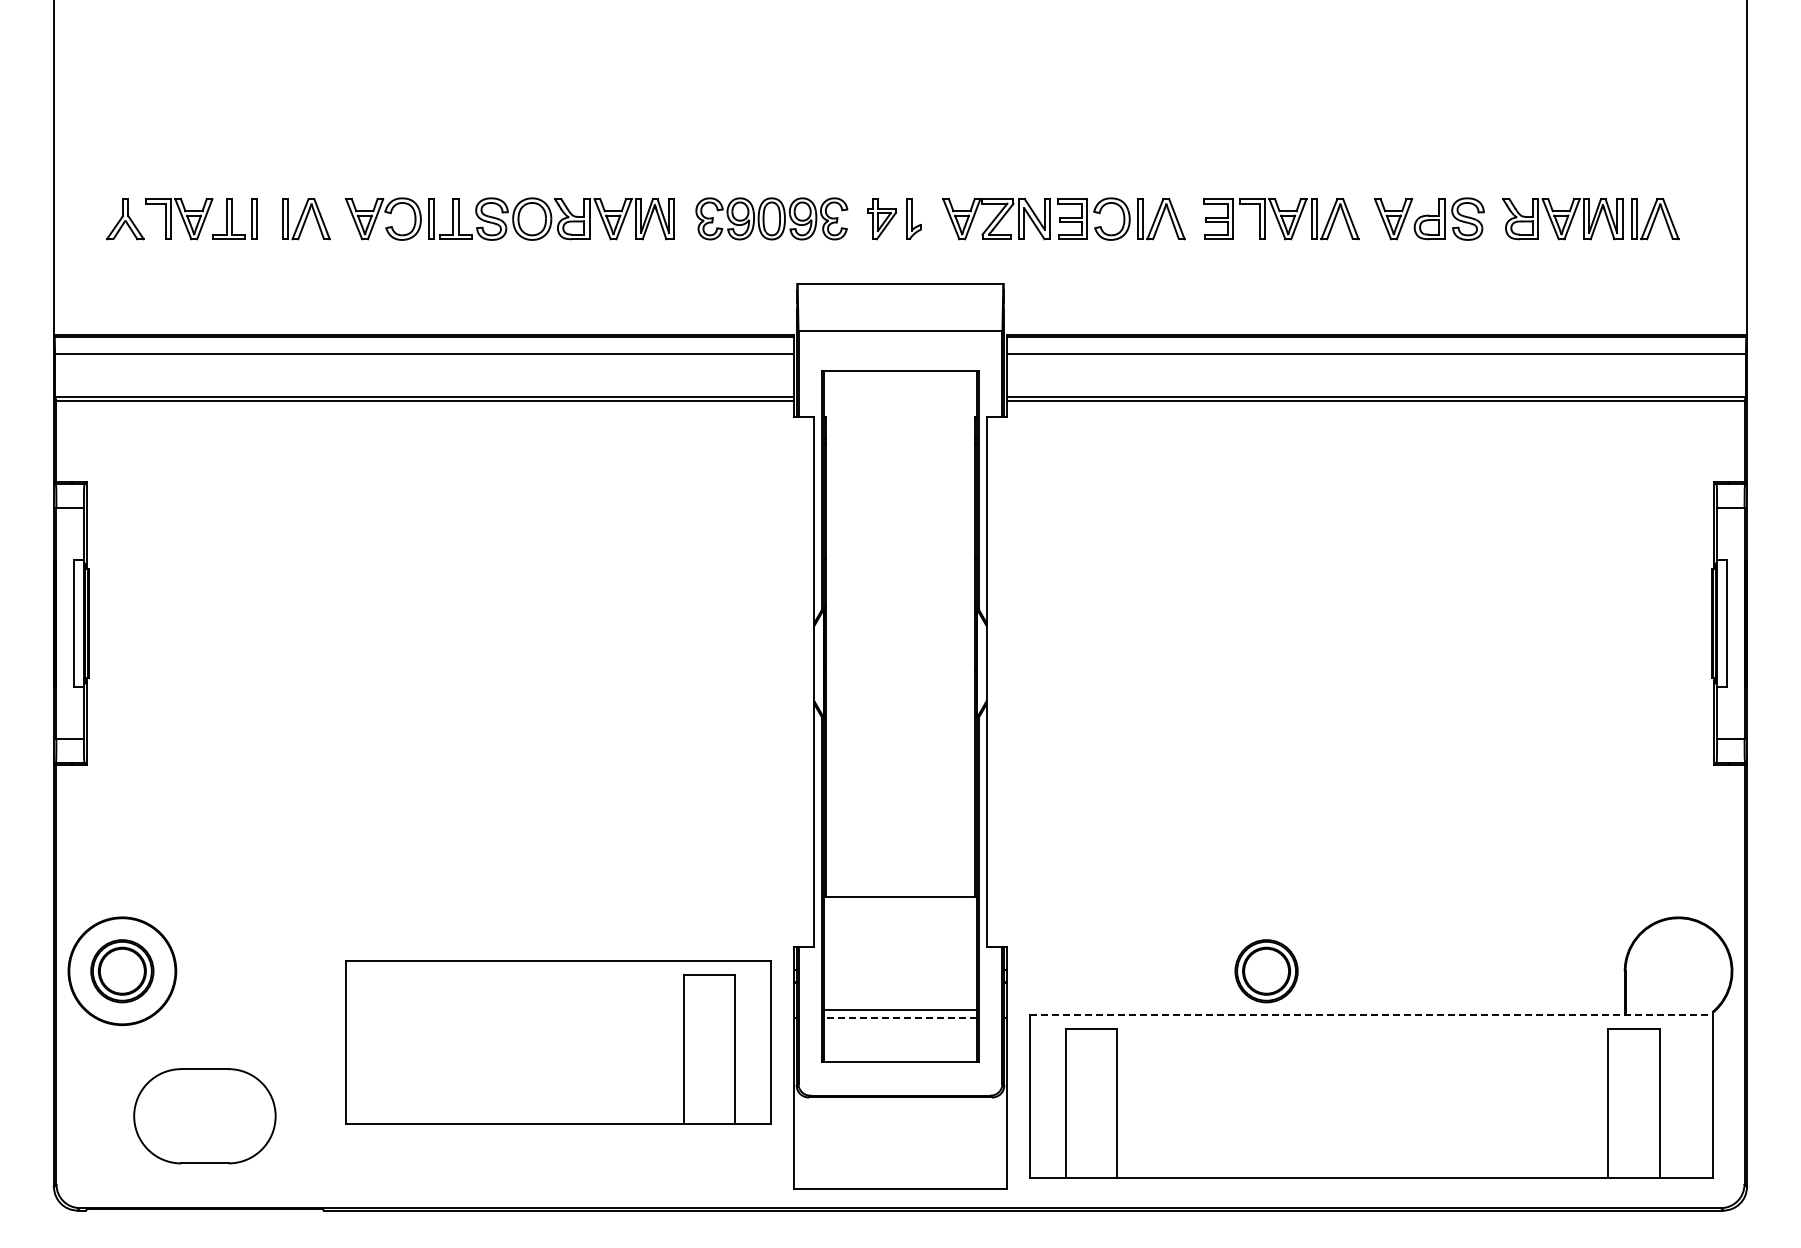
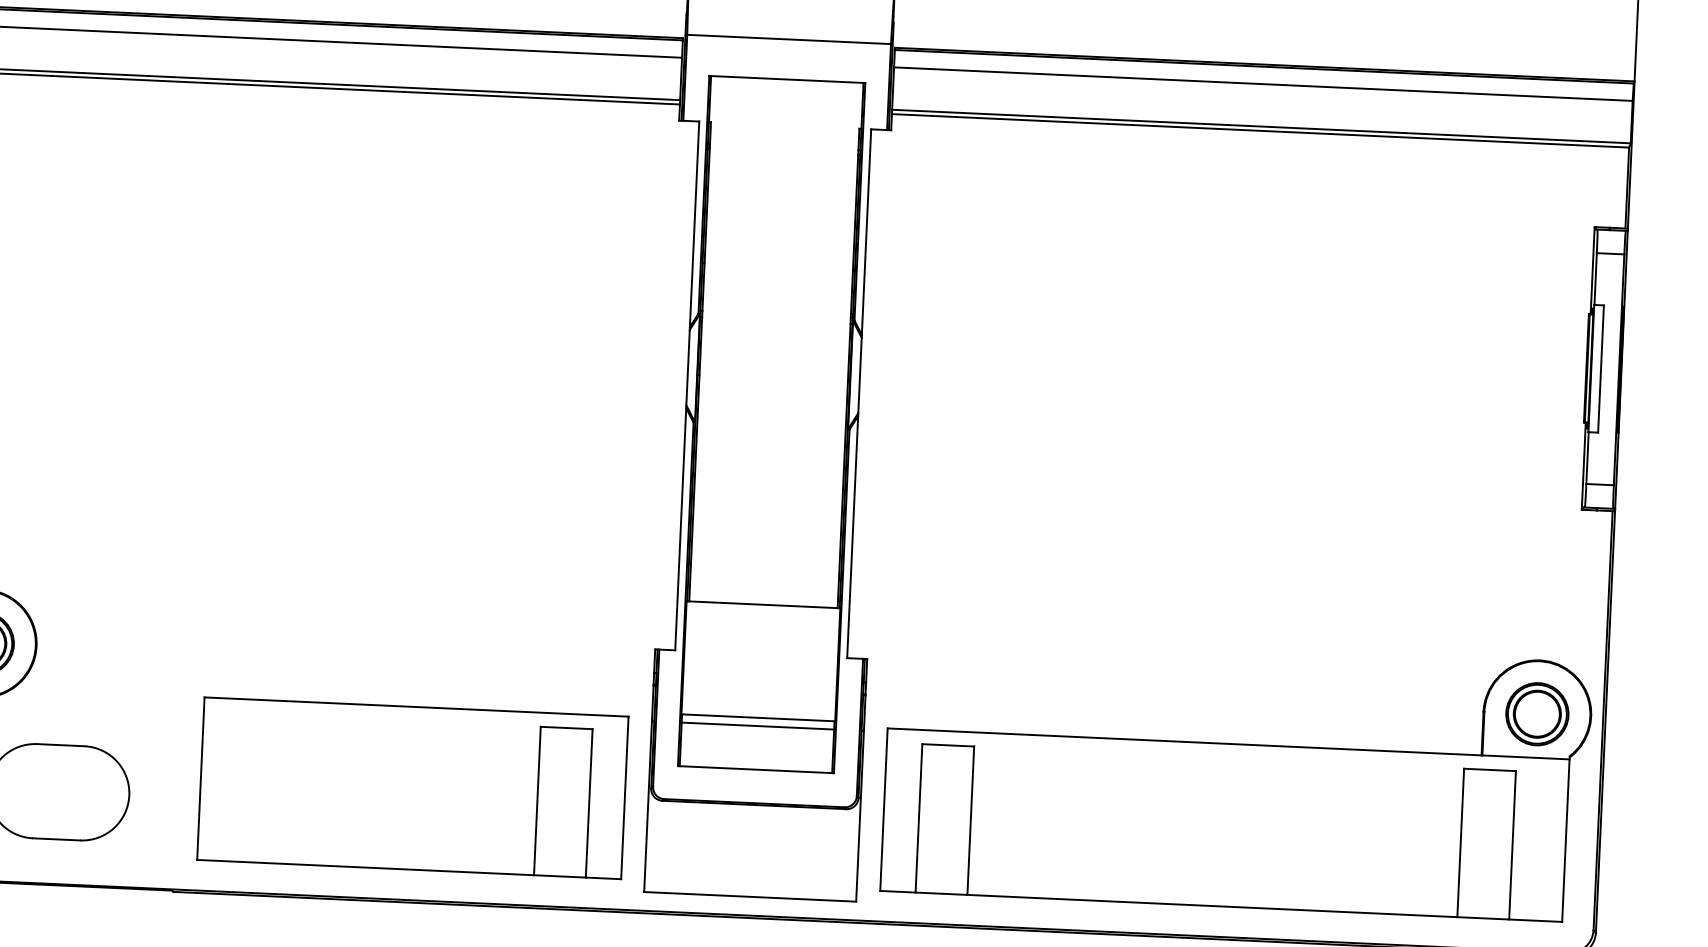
part: (1266, 971) -> (1537, 714), moved
line: (1371, 1014) -> (1228, 743), dashed -> solid
line: (899, 1018) -> (756, 726), dashed -> solid
part: (558, 1042) -> (412, 788), moved

